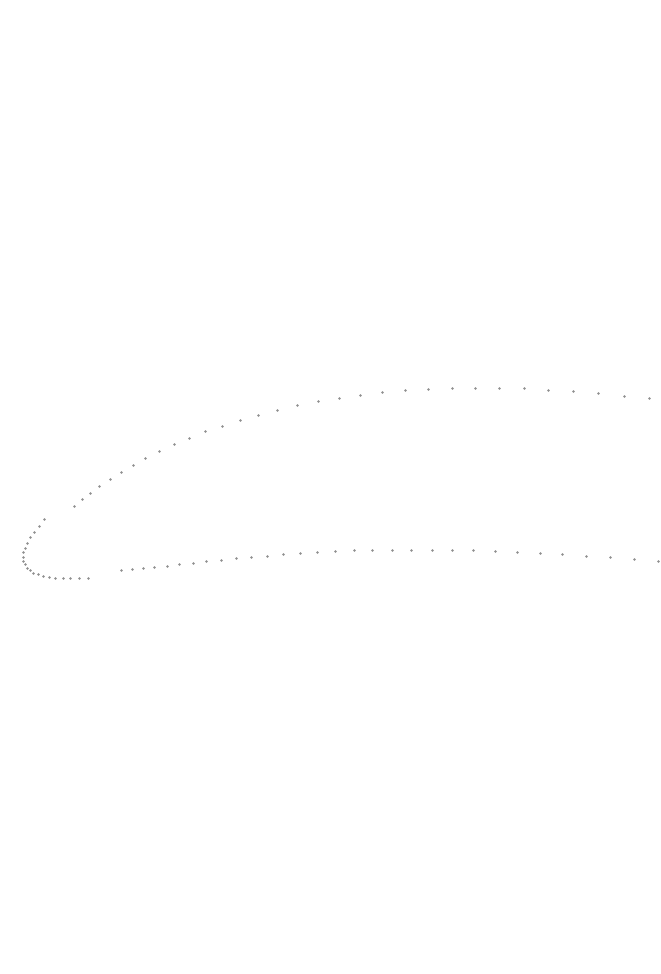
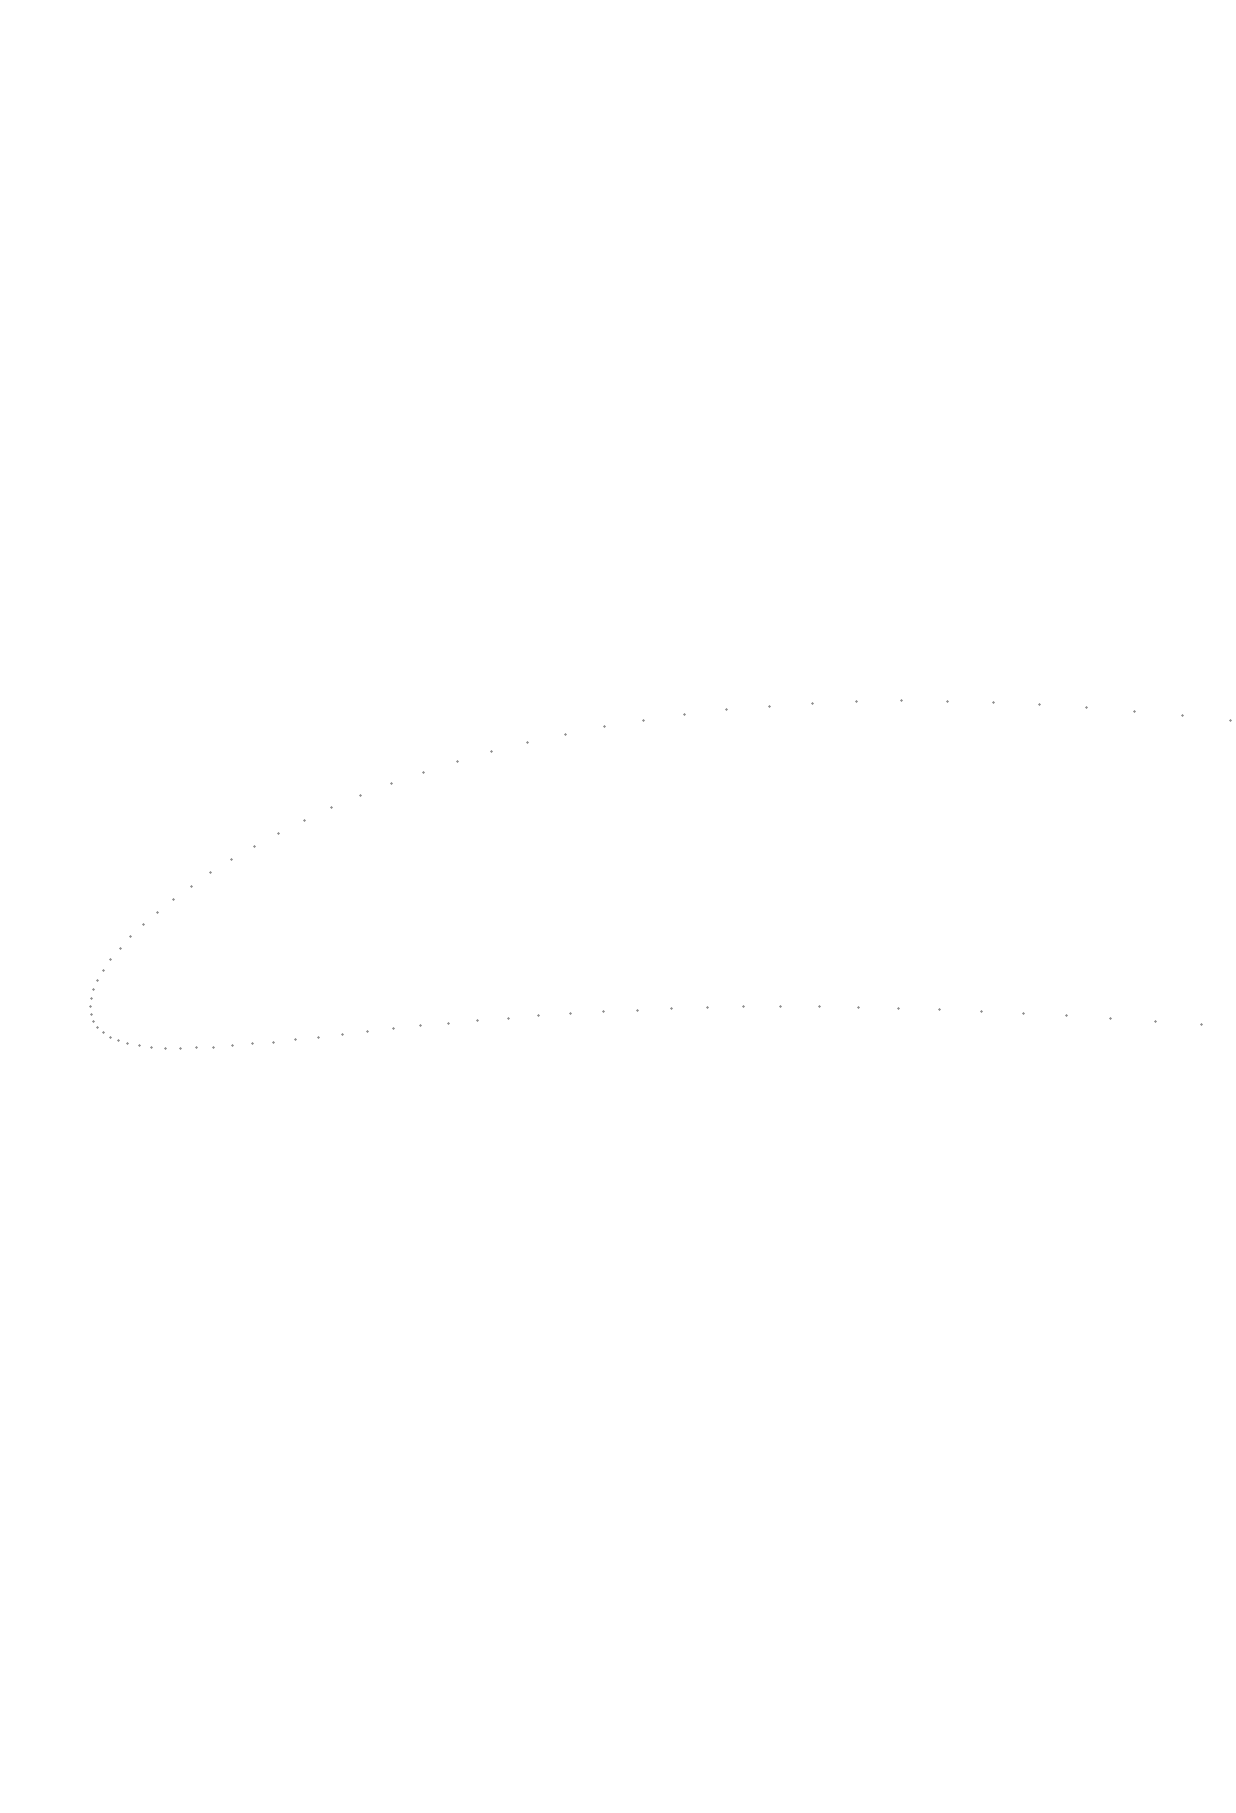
part: (35, 532) -> (113, 960), moved

